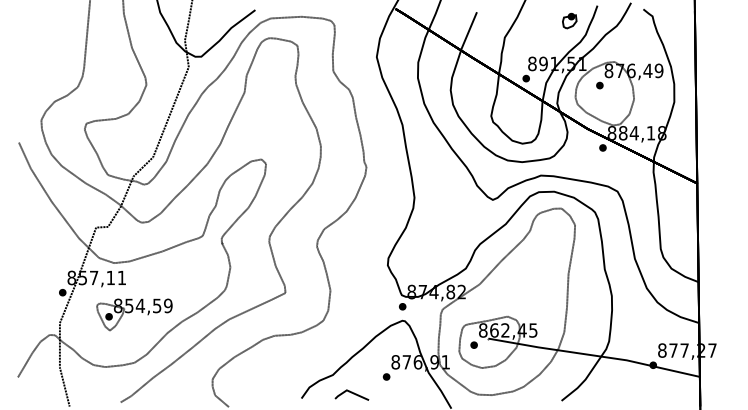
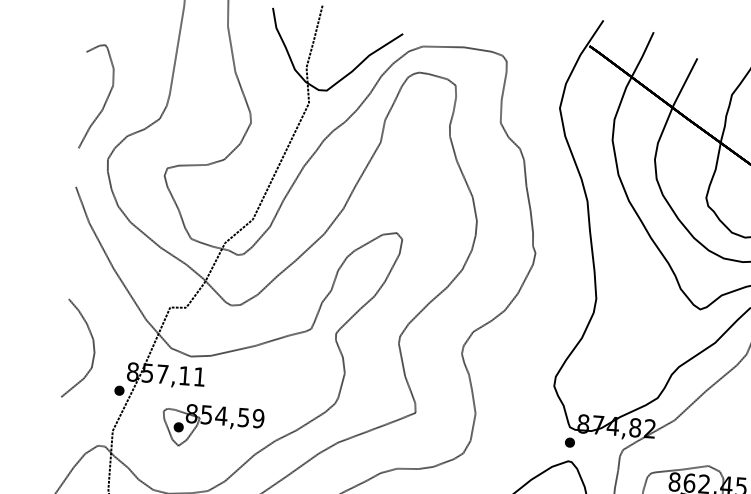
curve: (36, 74) -> (105, 98), added
curve: (40, 263) -> (92, 349), added

